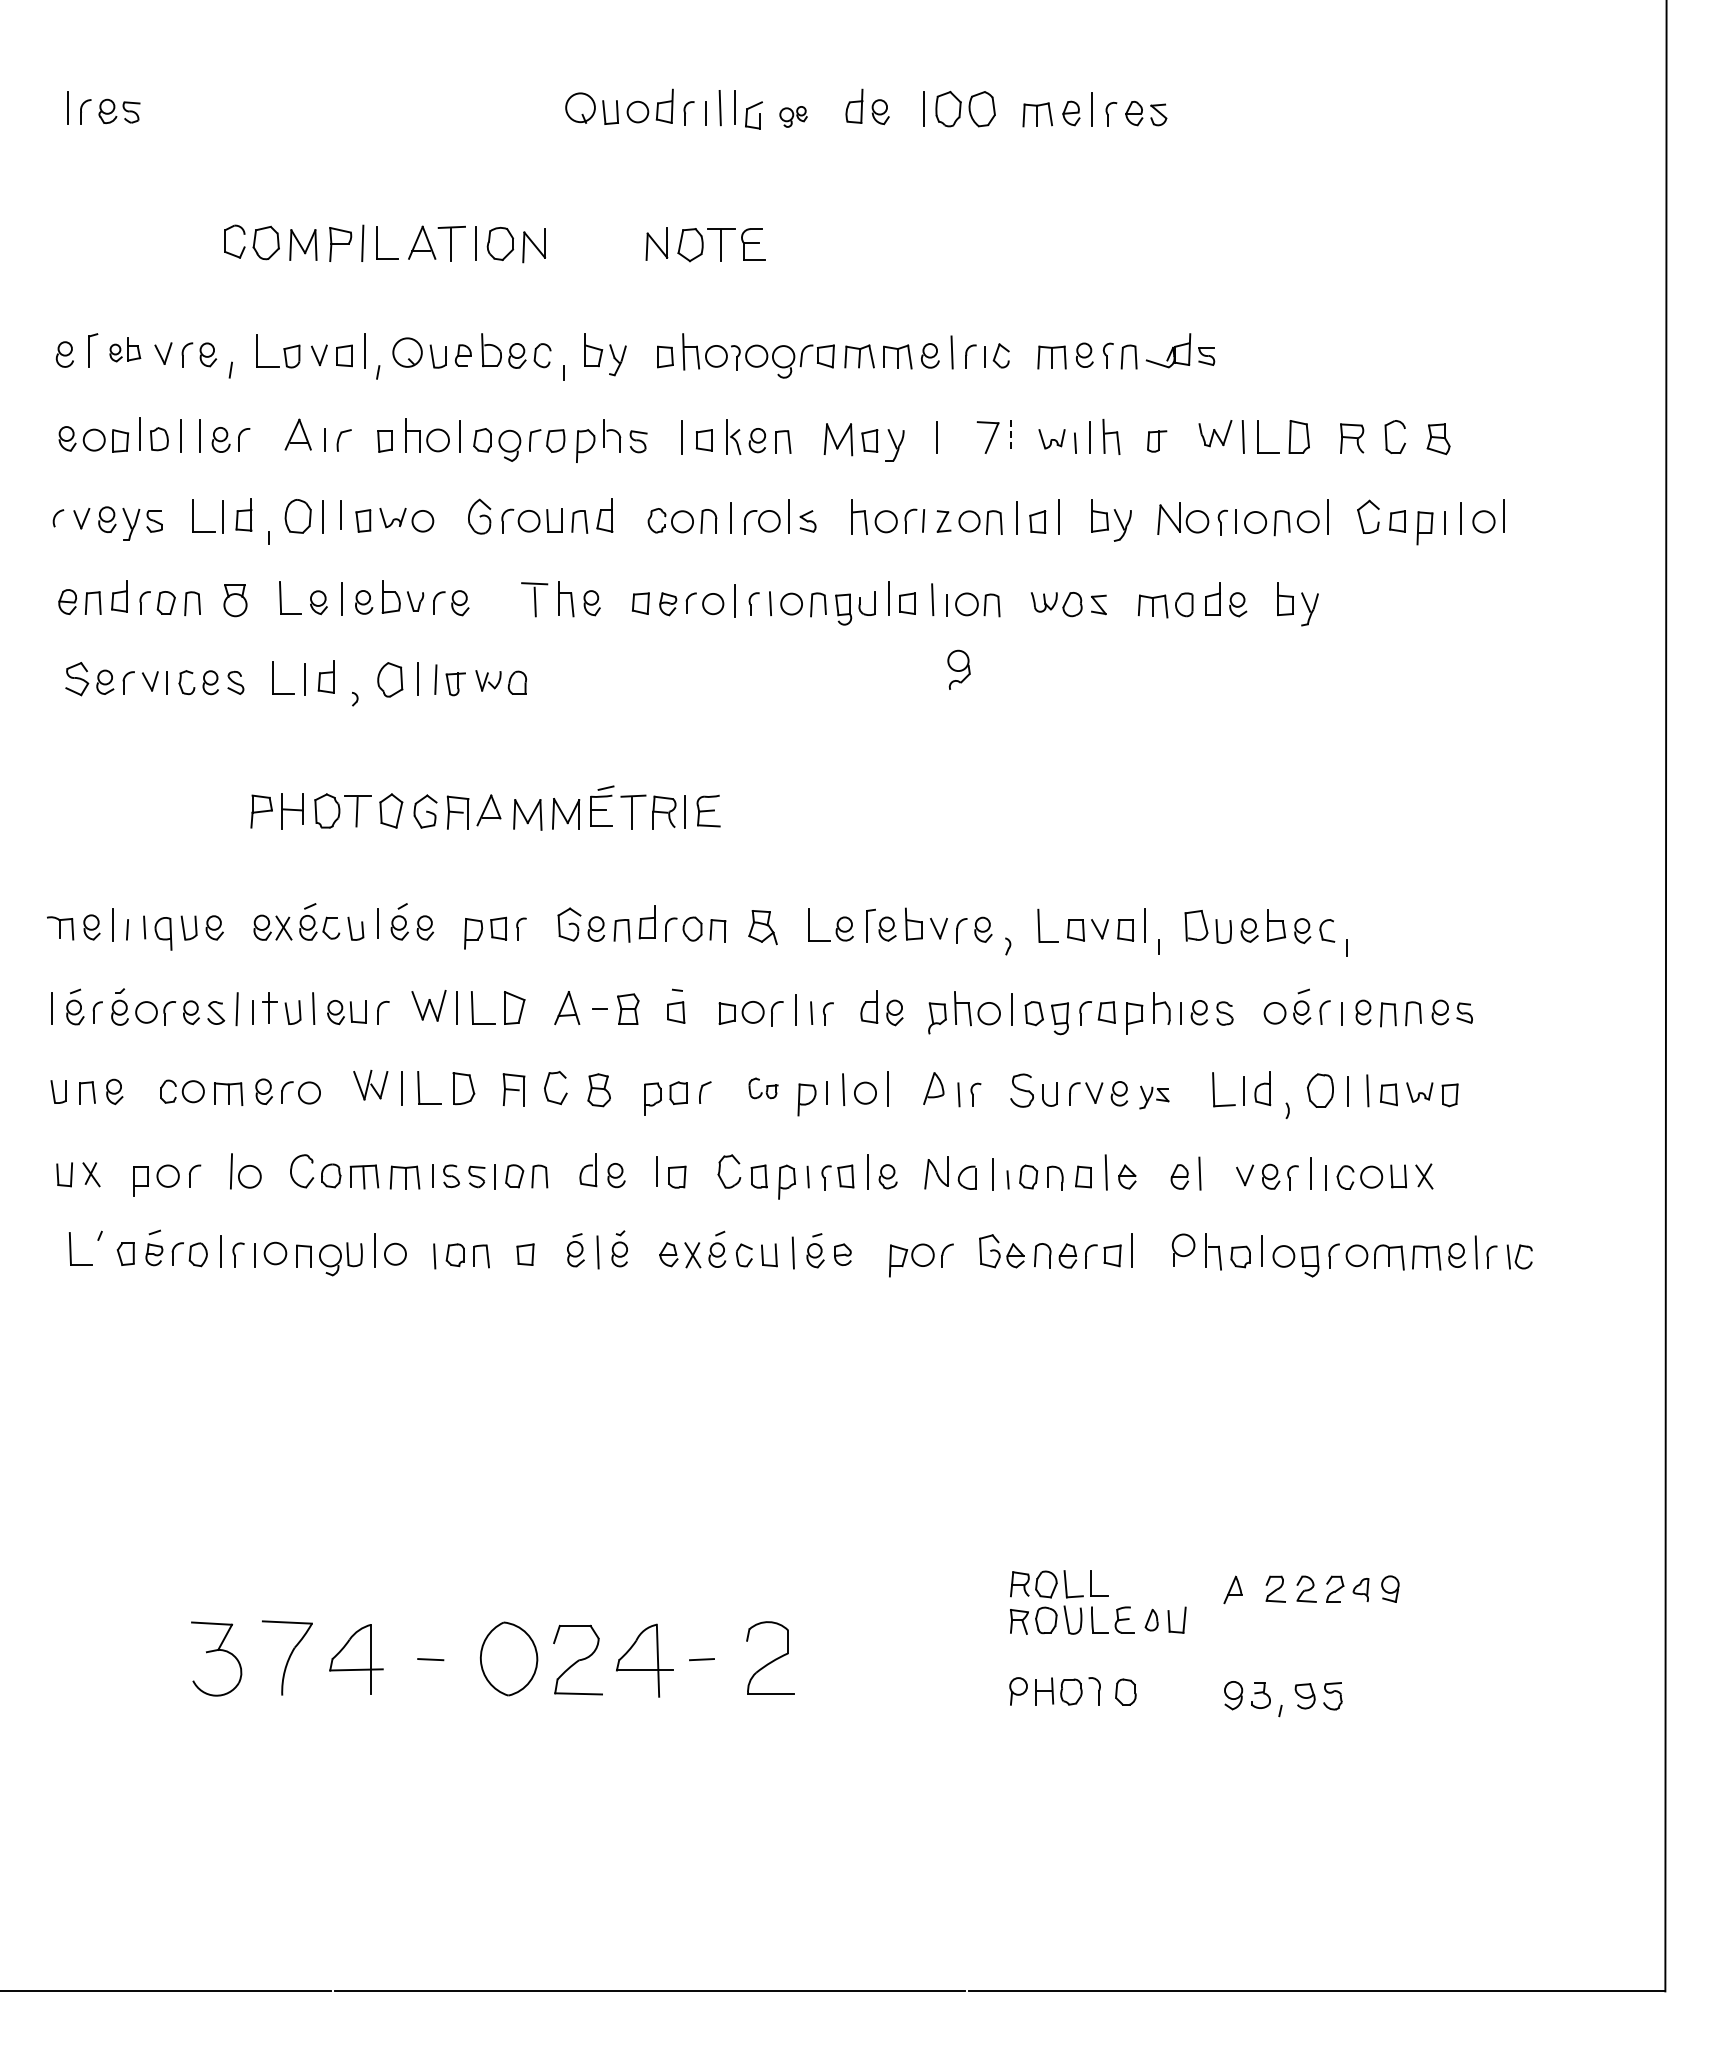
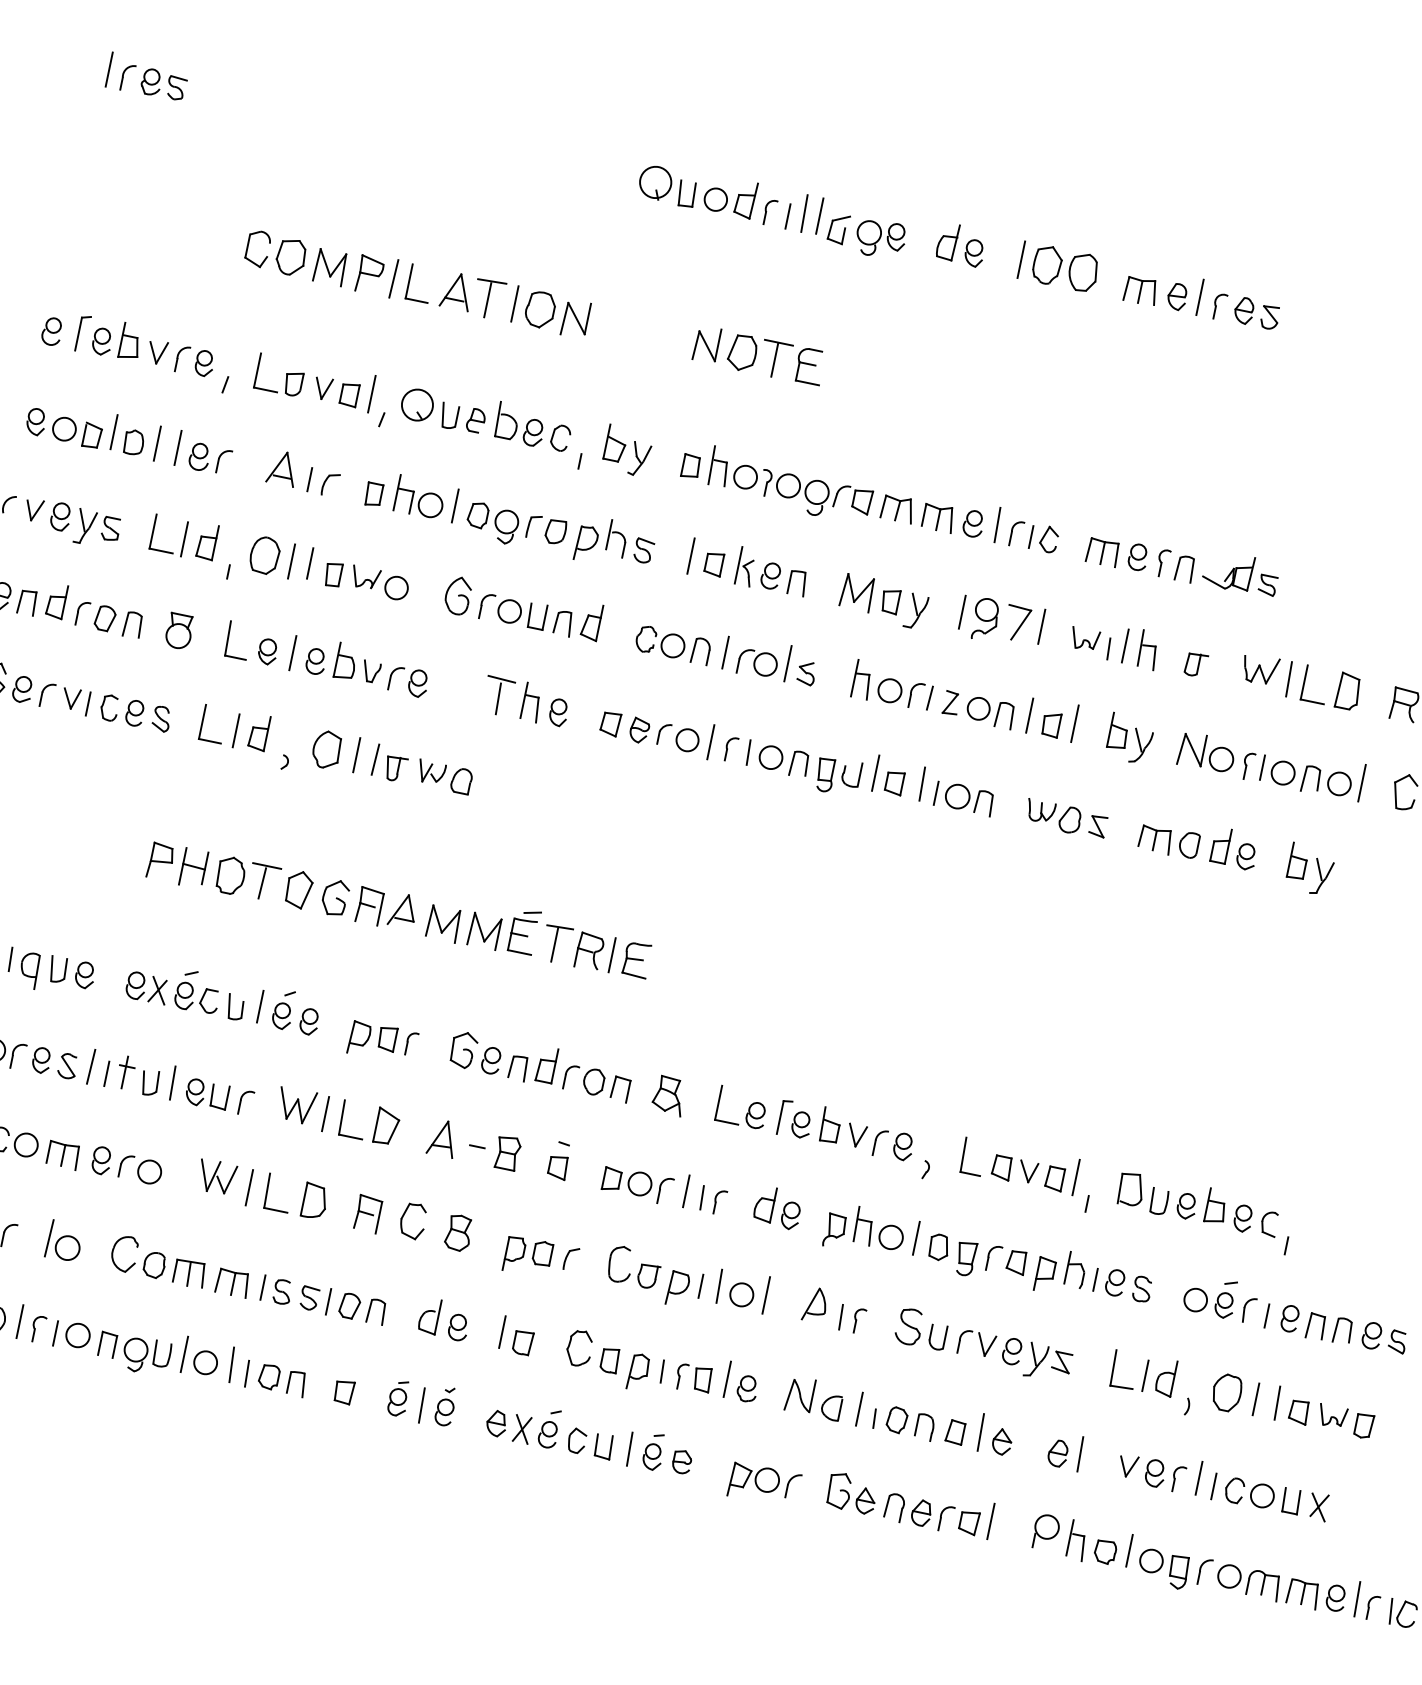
part: (793, 116) -> (880, 238), size x1.67
part: (125, 349) -> (117, 339), size x1.43
line: (1010, 435) -> (1041, 626), dashed -> solid
part: (958, 669) -> (985, 619), moved
part: (763, 1088) -> (634, 1267), size x1.67
part: (1154, 1097) -> (1048, 1363), size x1.43
line: (419, 1251) -> (231, 1365), added

